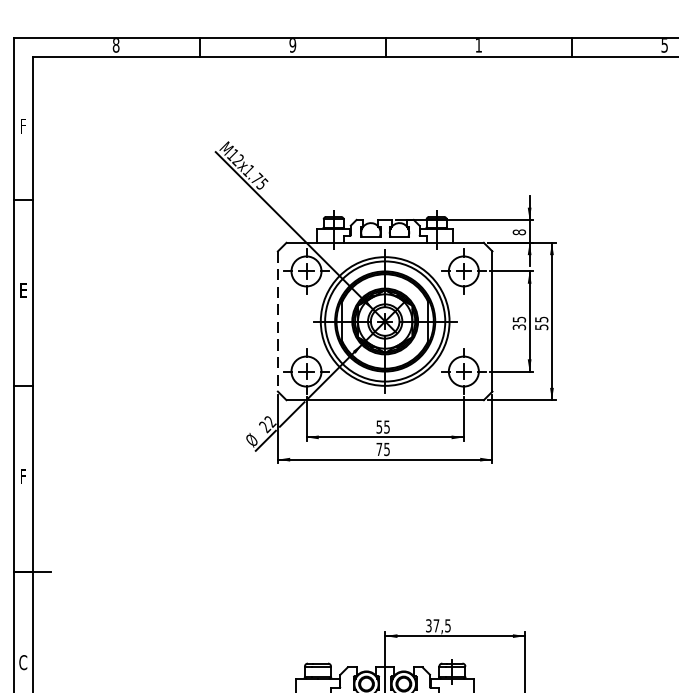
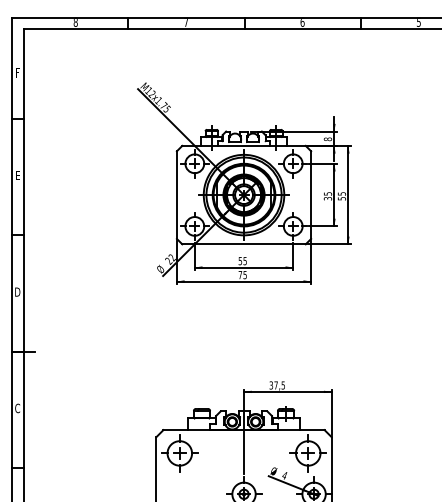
text: (293, 45) -> (186, 22), 9 -> 7
text: (478, 45) -> (302, 22), 1 -> 6
line: (277, 322) -> (176, 195), dashed -> solid
text: (23, 475) -> (17, 291), F -> D

